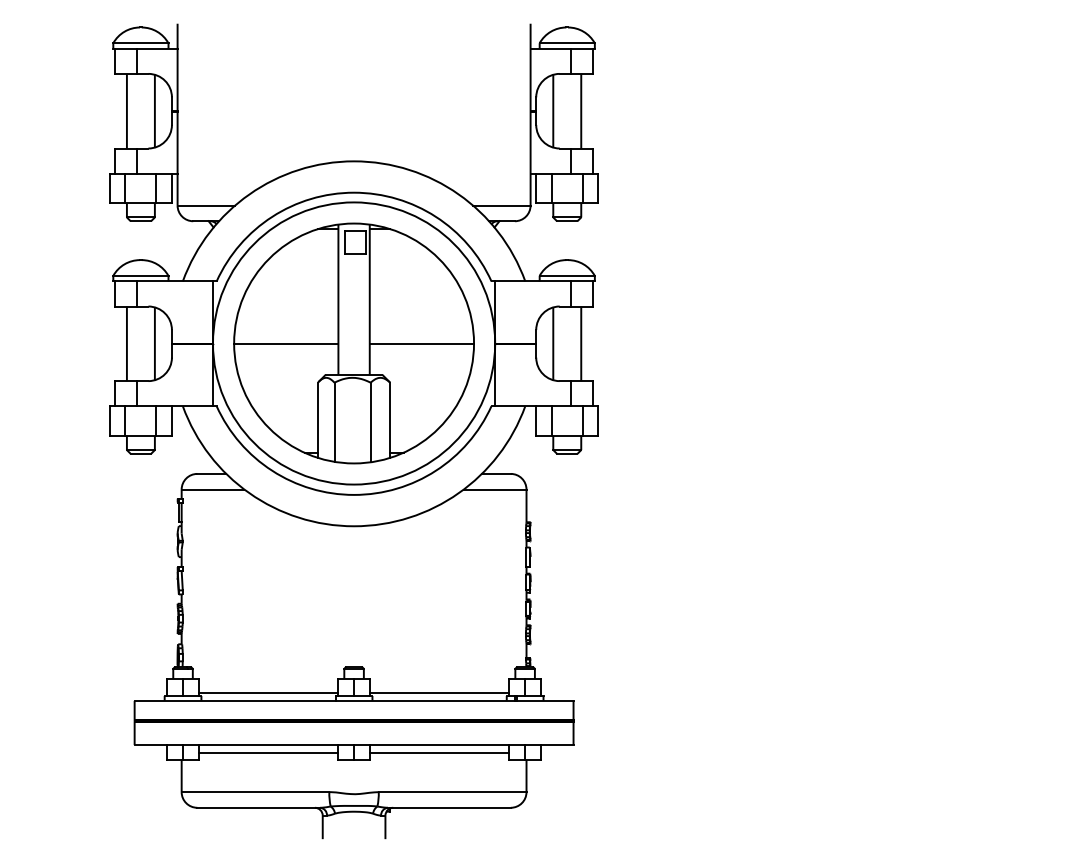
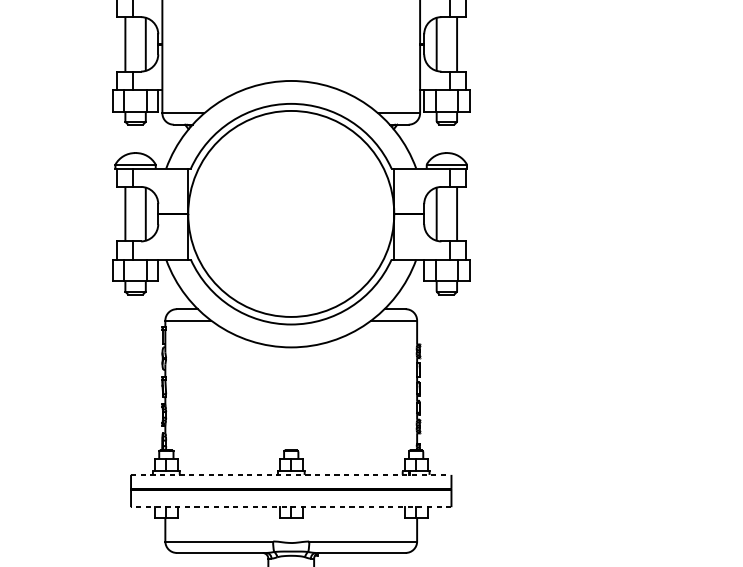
part: (353, 343) -> (290, 213), removed
line: (268, 693) -> (228, 469), removed
line: (439, 693) -> (353, 469), removed
line: (354, 700) -> (291, 474), solid -> dashed
line: (353, 745) -> (290, 507), solid -> dashed
line: (268, 752) -> (228, 512), removed
line: (439, 752) -> (353, 512), removed

